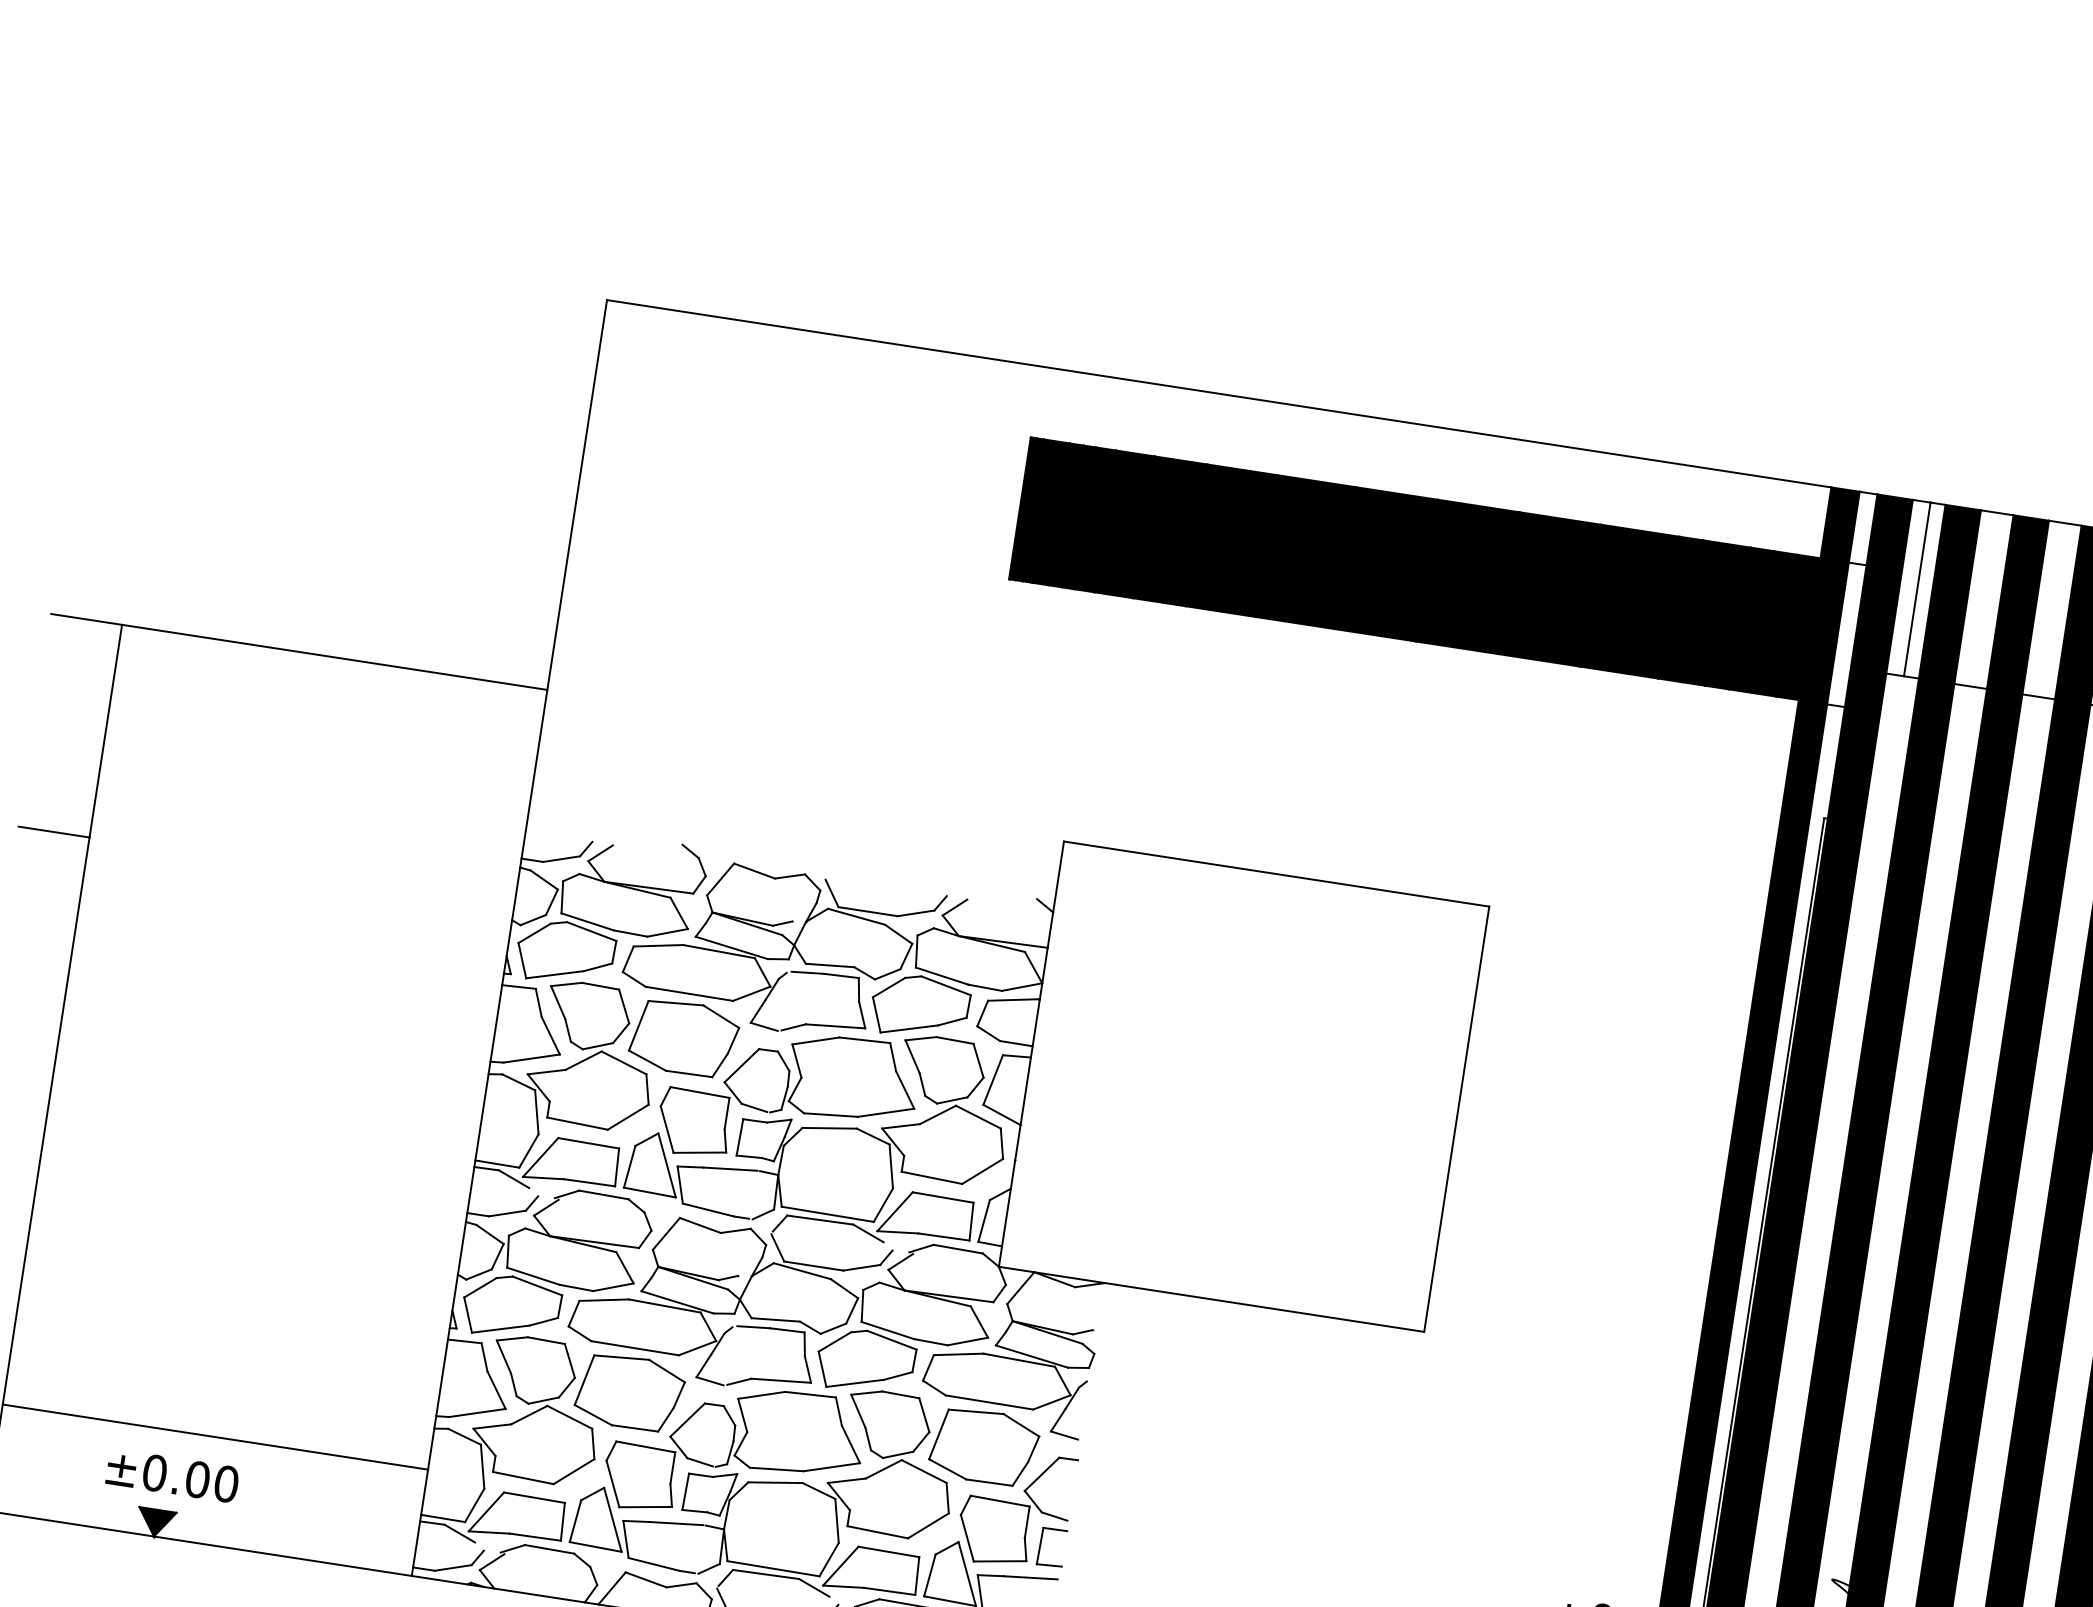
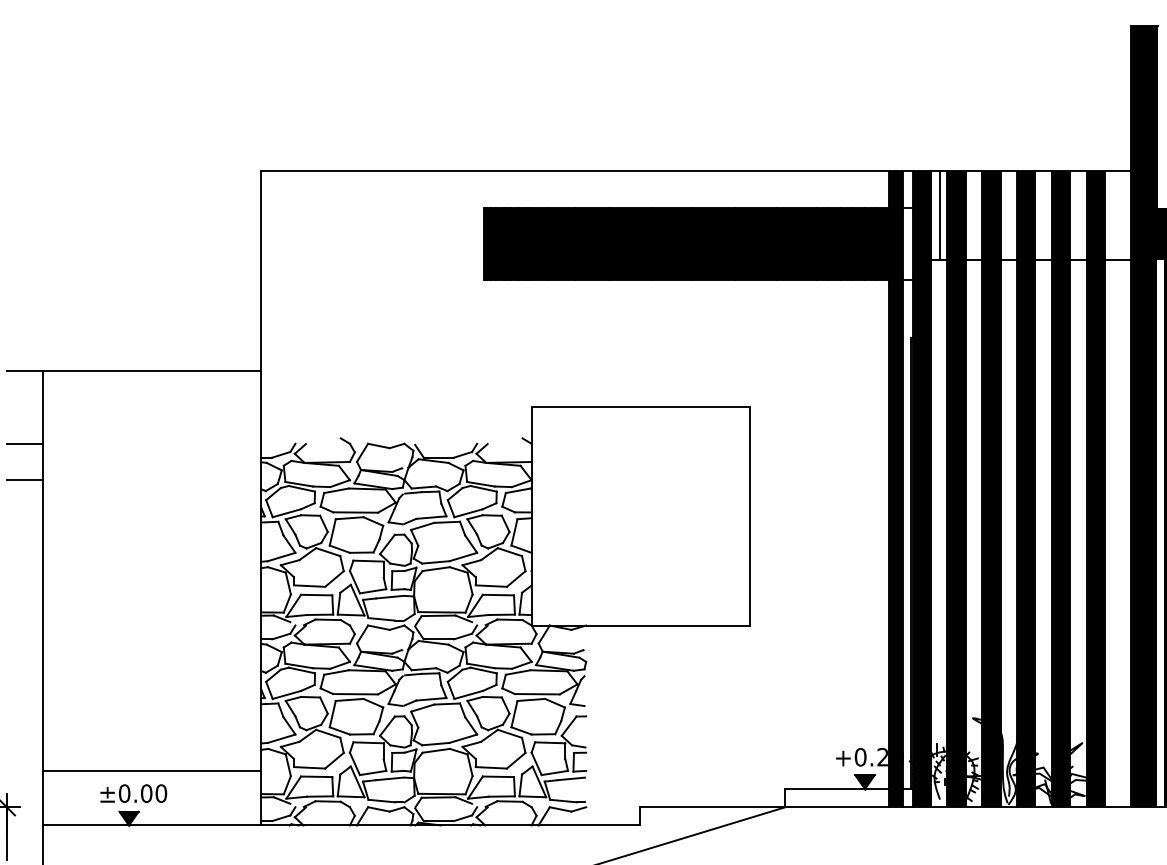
line: (64, 760) -> (24, 443), added

